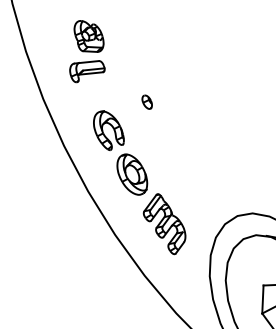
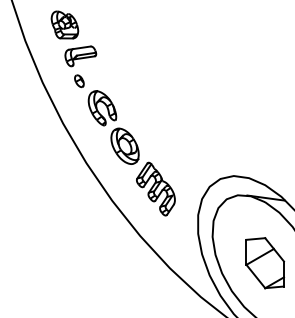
part: (88, 35) -> (64, 24), moved
part: (147, 102) -> (79, 81), moved

